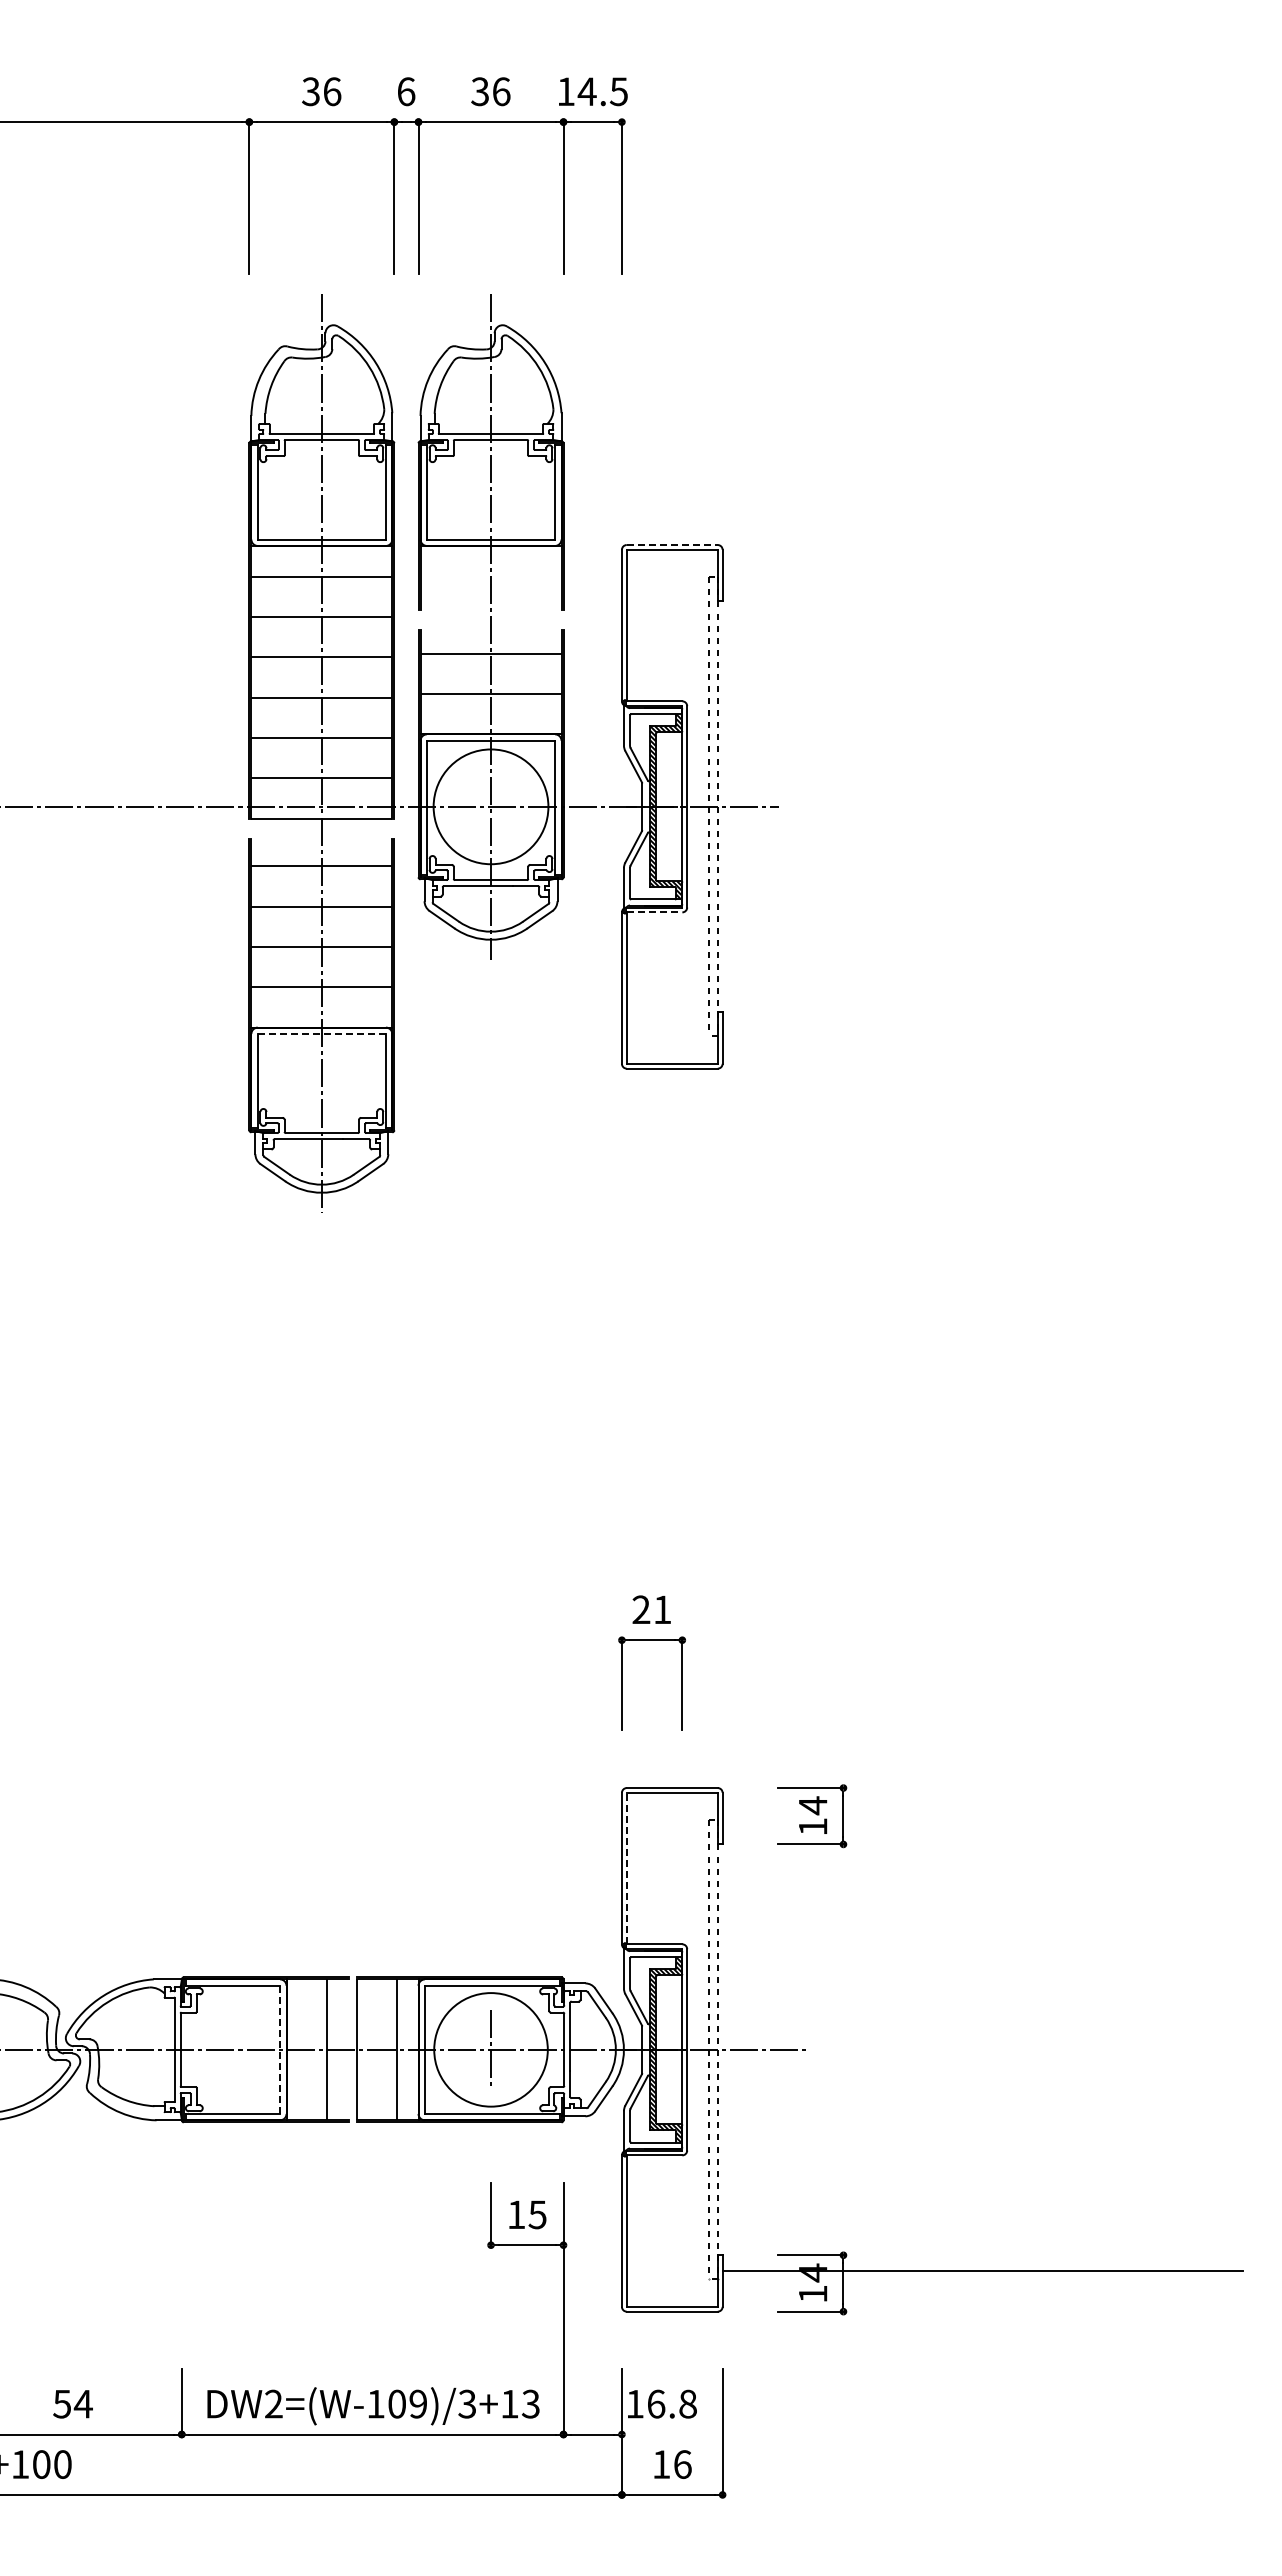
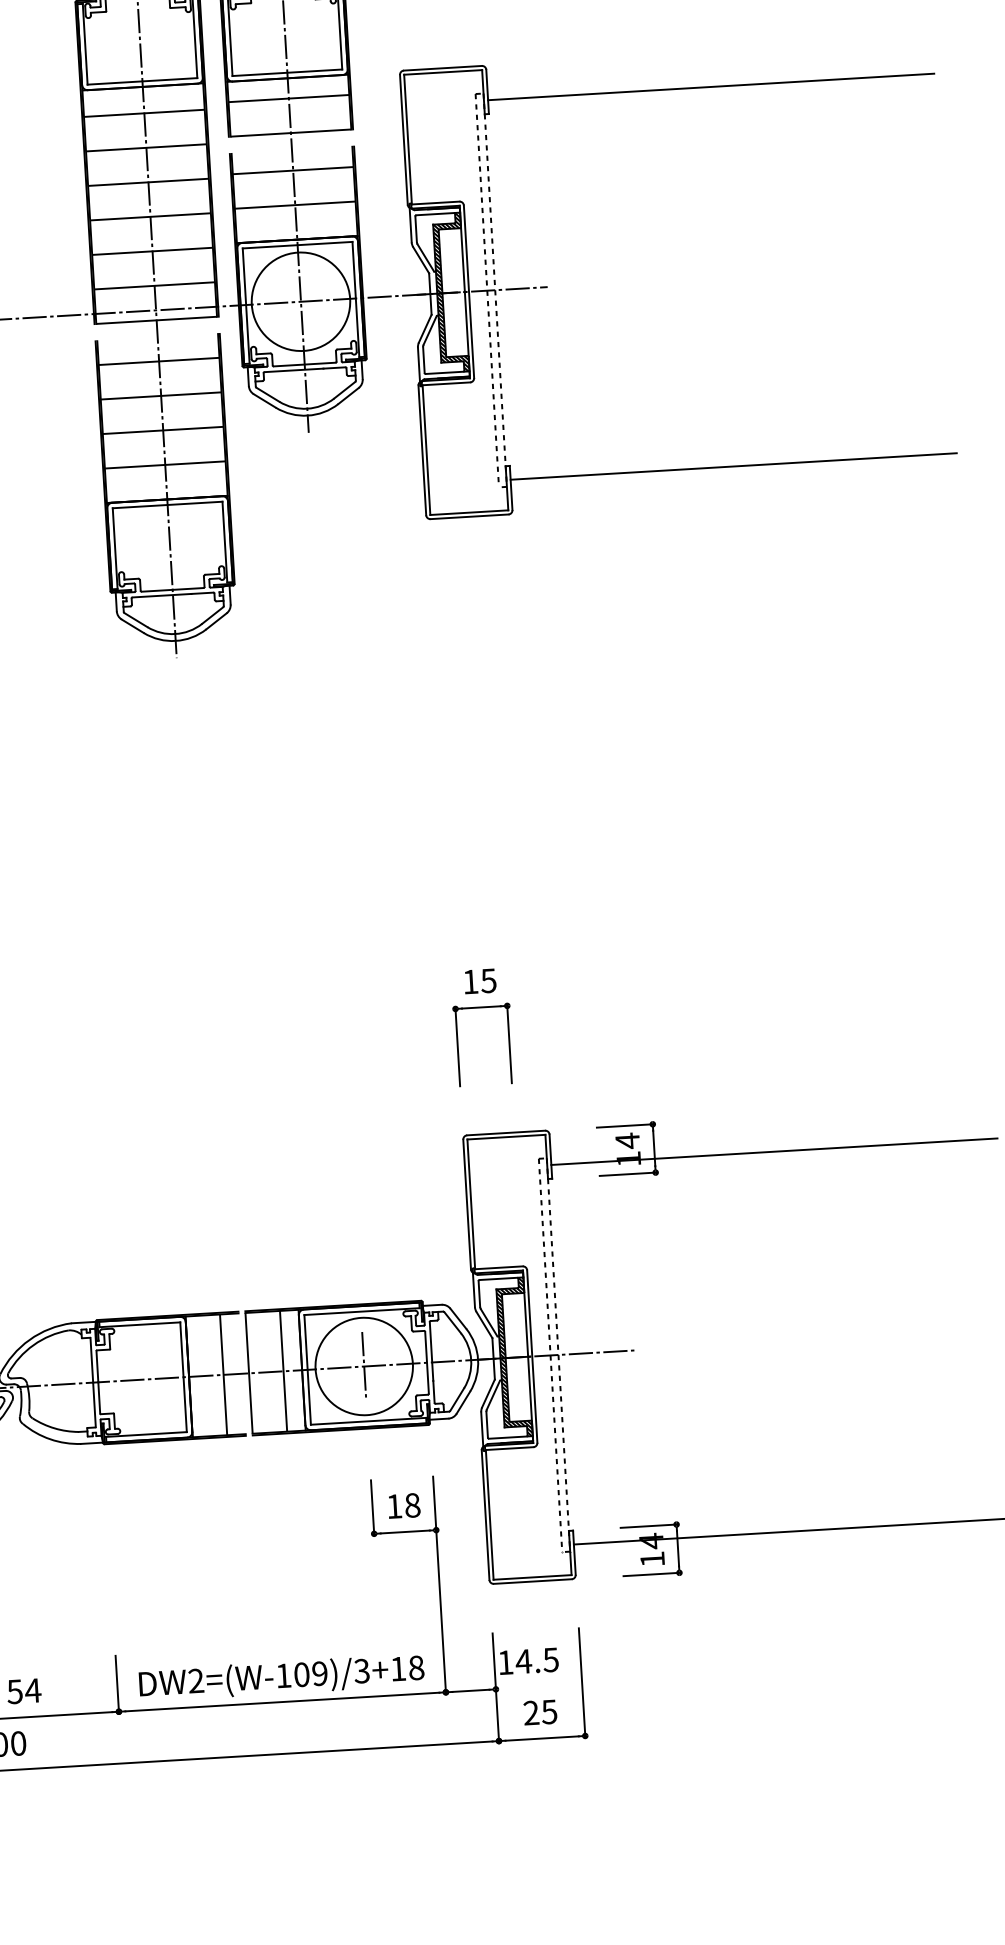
line: (672, 545) -> (443, 68), dashed -> solid
line: (982, 585) -> (710, 87), added
hatch: (490, 589) -> (289, 115), added
line: (654, 912) -> (446, 383), dashed -> solid
line: (982, 1028) -> (733, 466), added
line: (322, 1034) -> (168, 505), dashed -> solid
text: (651, 1609) -> (479, 981), 21 -> 15
line: (982, 1828) -> (773, 1151), added
line: (626, 1868) -> (471, 1204), dashed -> solid
line: (280, 2050) -> (183, 1377), dashed -> solid
text: (537, 2214) -> (412, 1505), 15 -> 18
text: (530, 2403) -> (416, 1667), DW2=(W-109)/3+13 -> DW2=(W-109)/3+18
text: (671, 2403) -> (536, 1660), 16.8 -> 14.5
text: (671, 2464) -> (539, 1712), 16 -> 25

